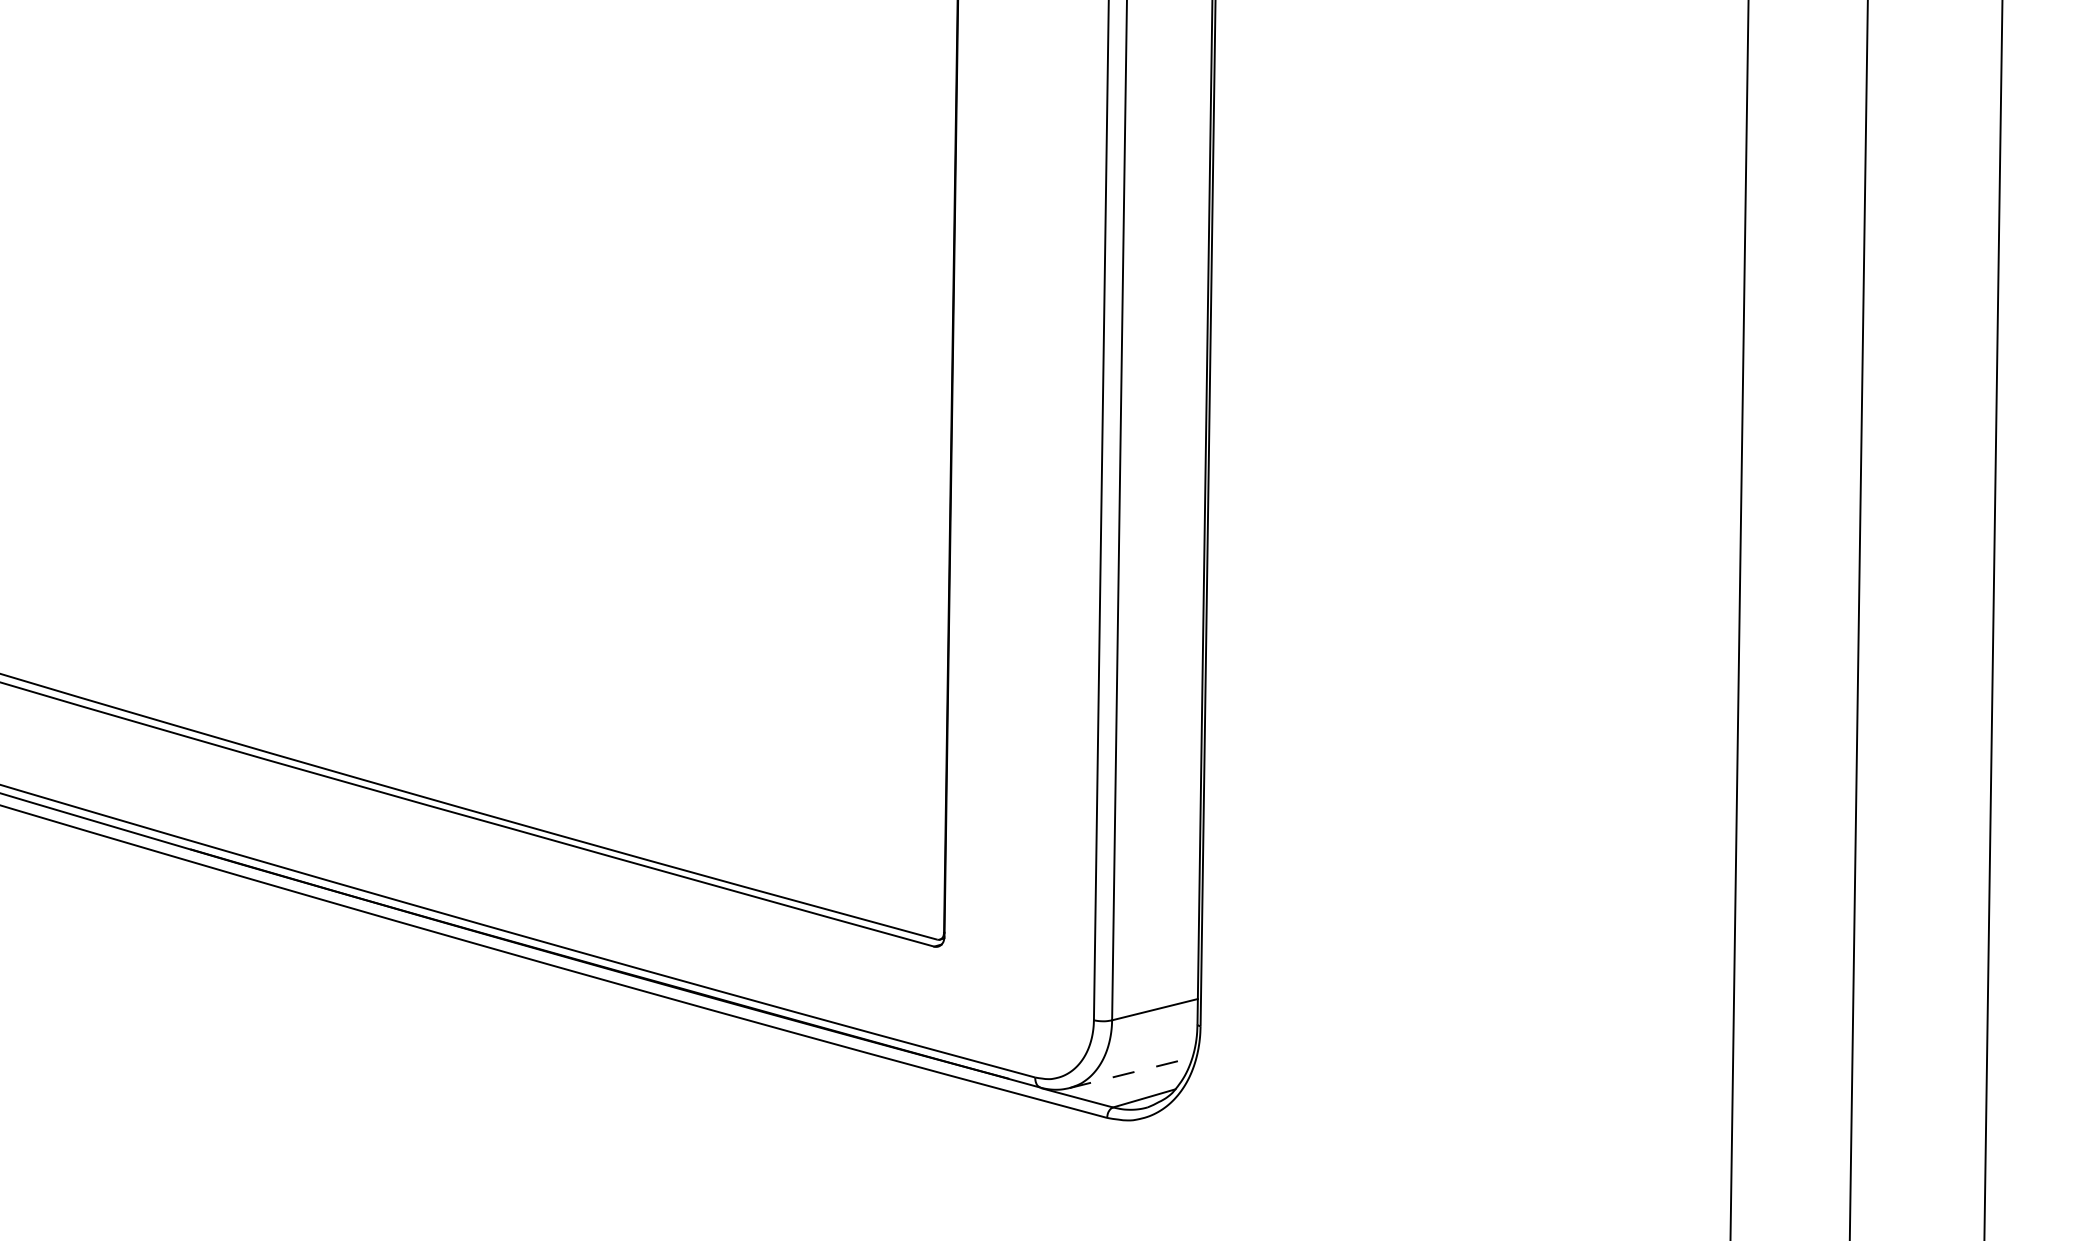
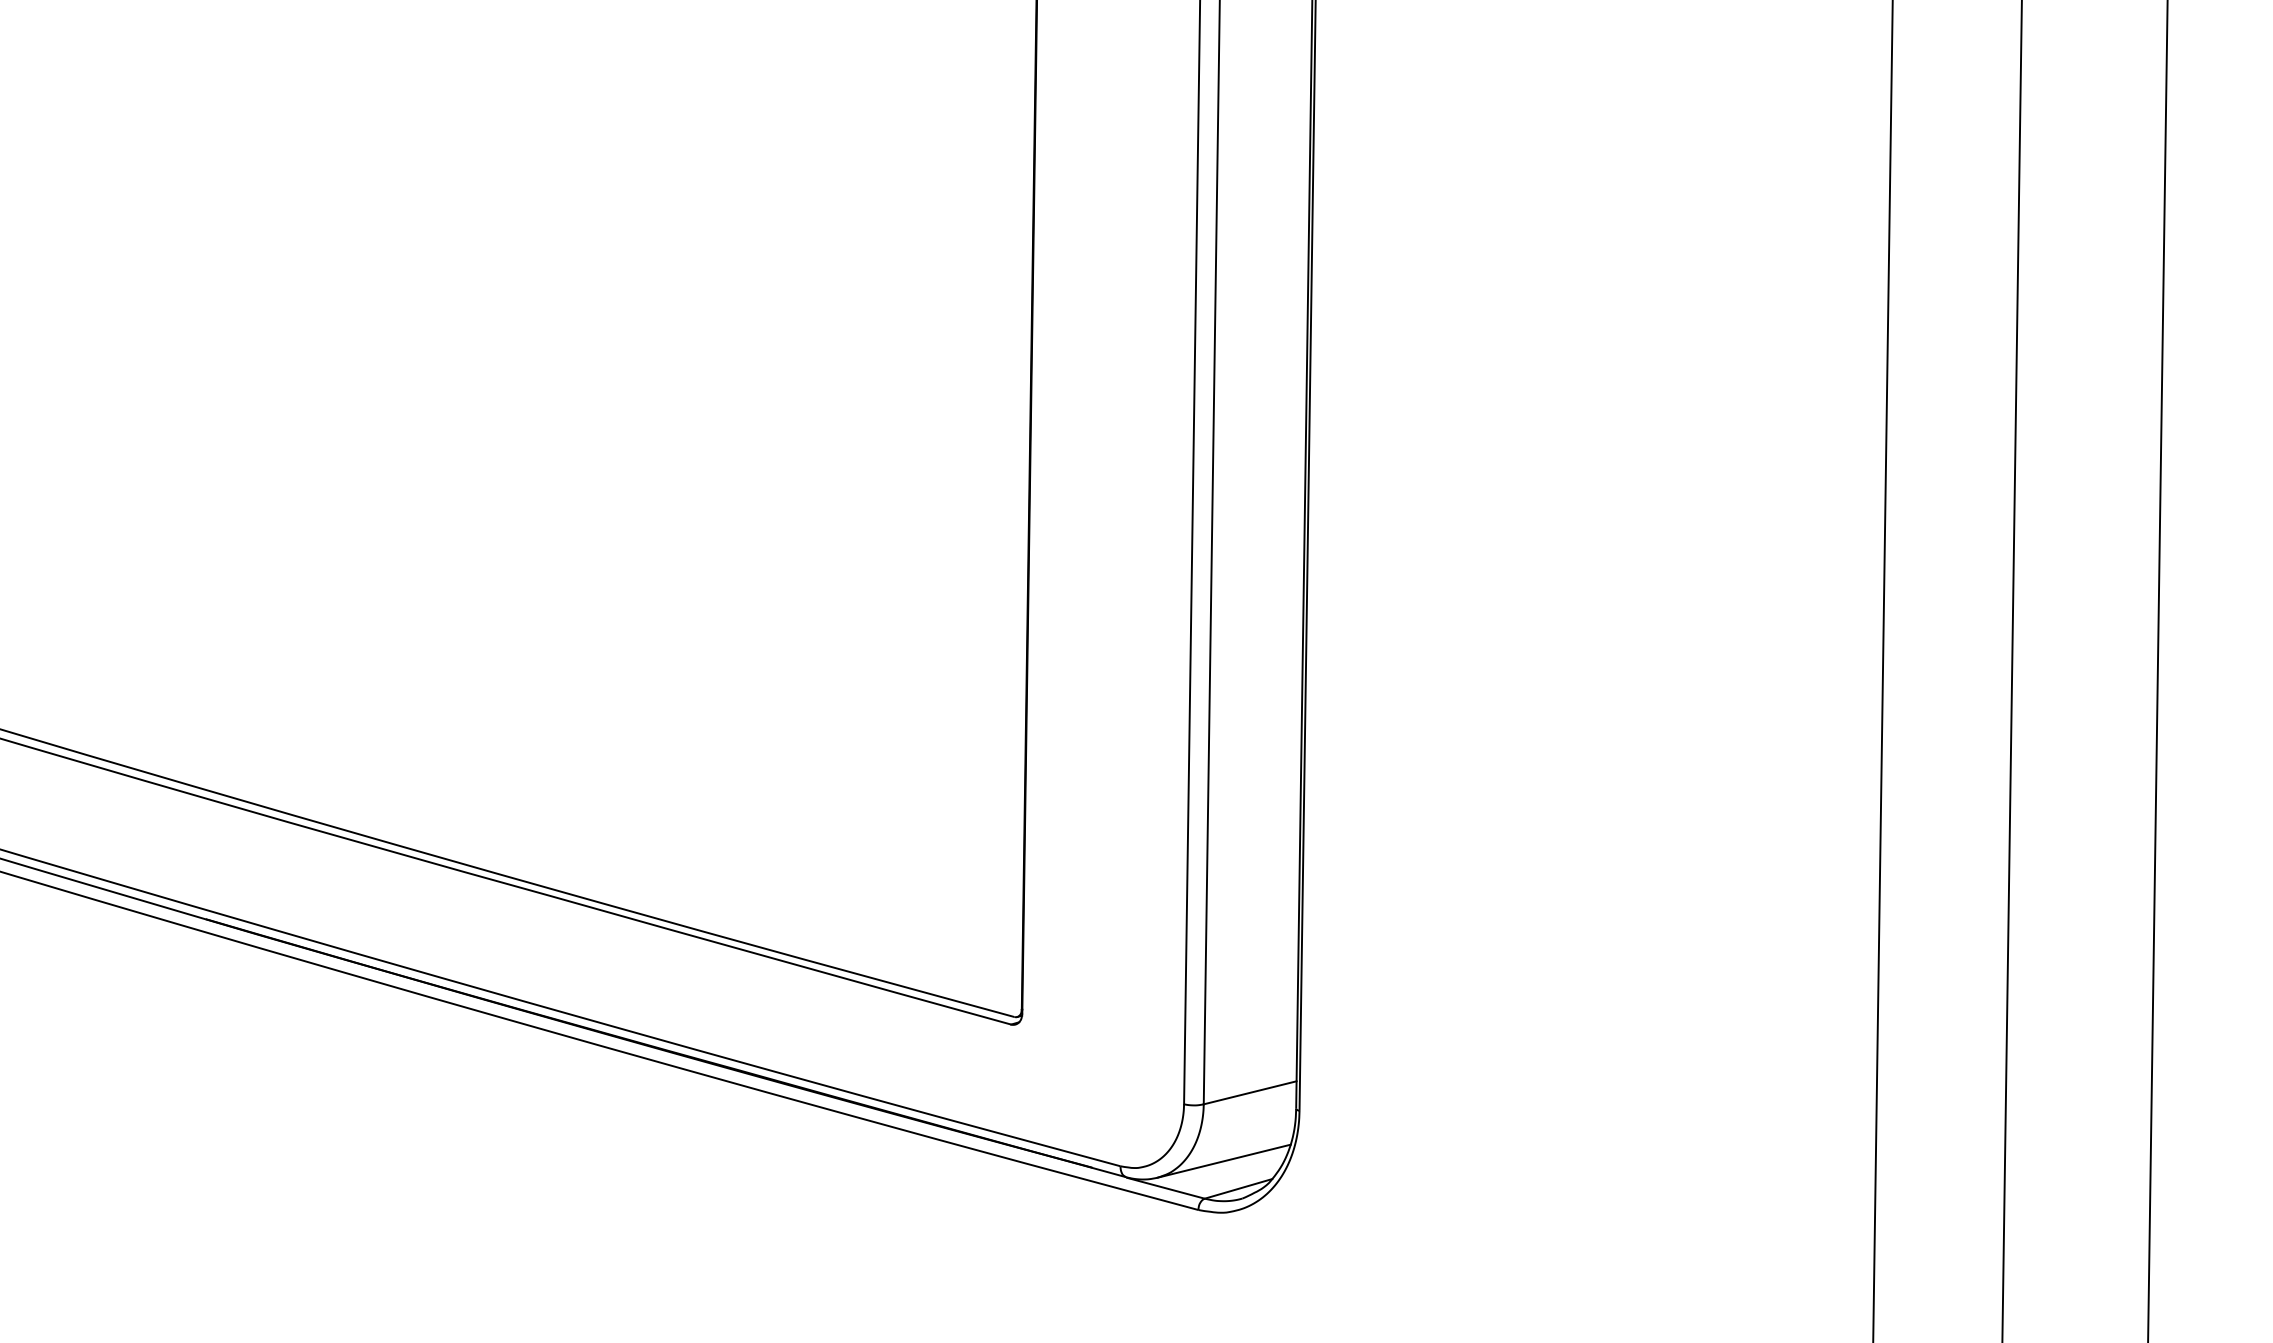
line: (1131, 1072) -> (1224, 1160), dashed -> solid

